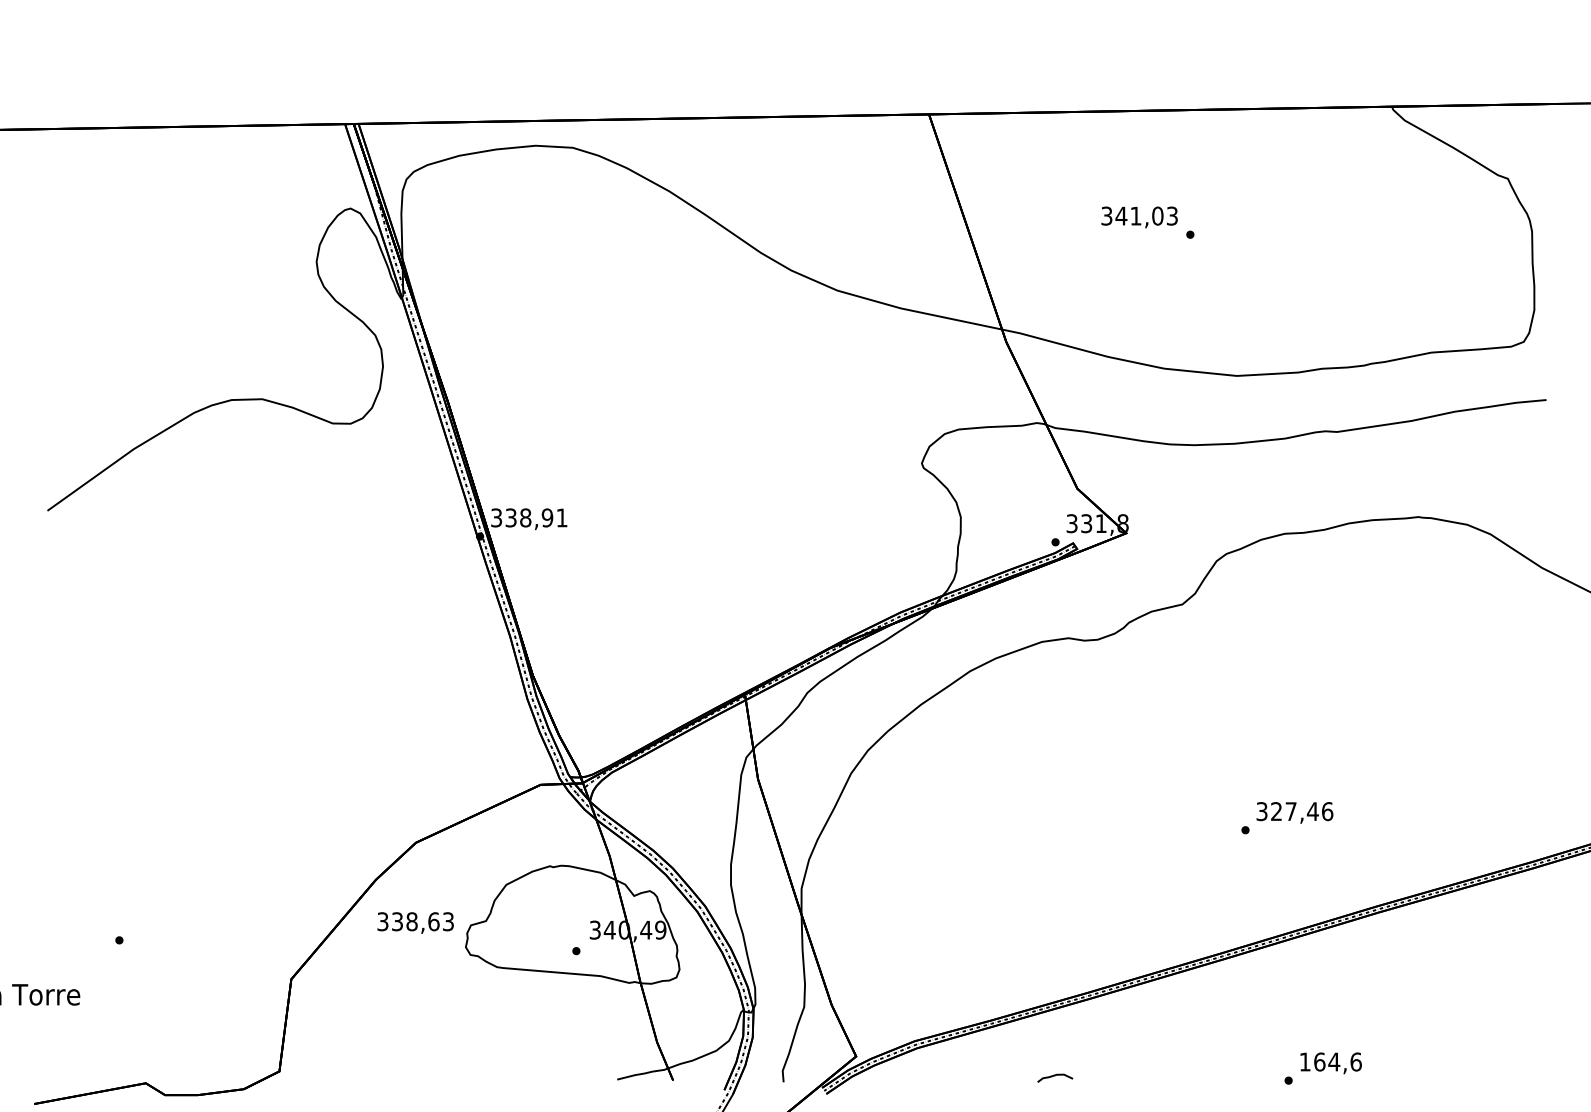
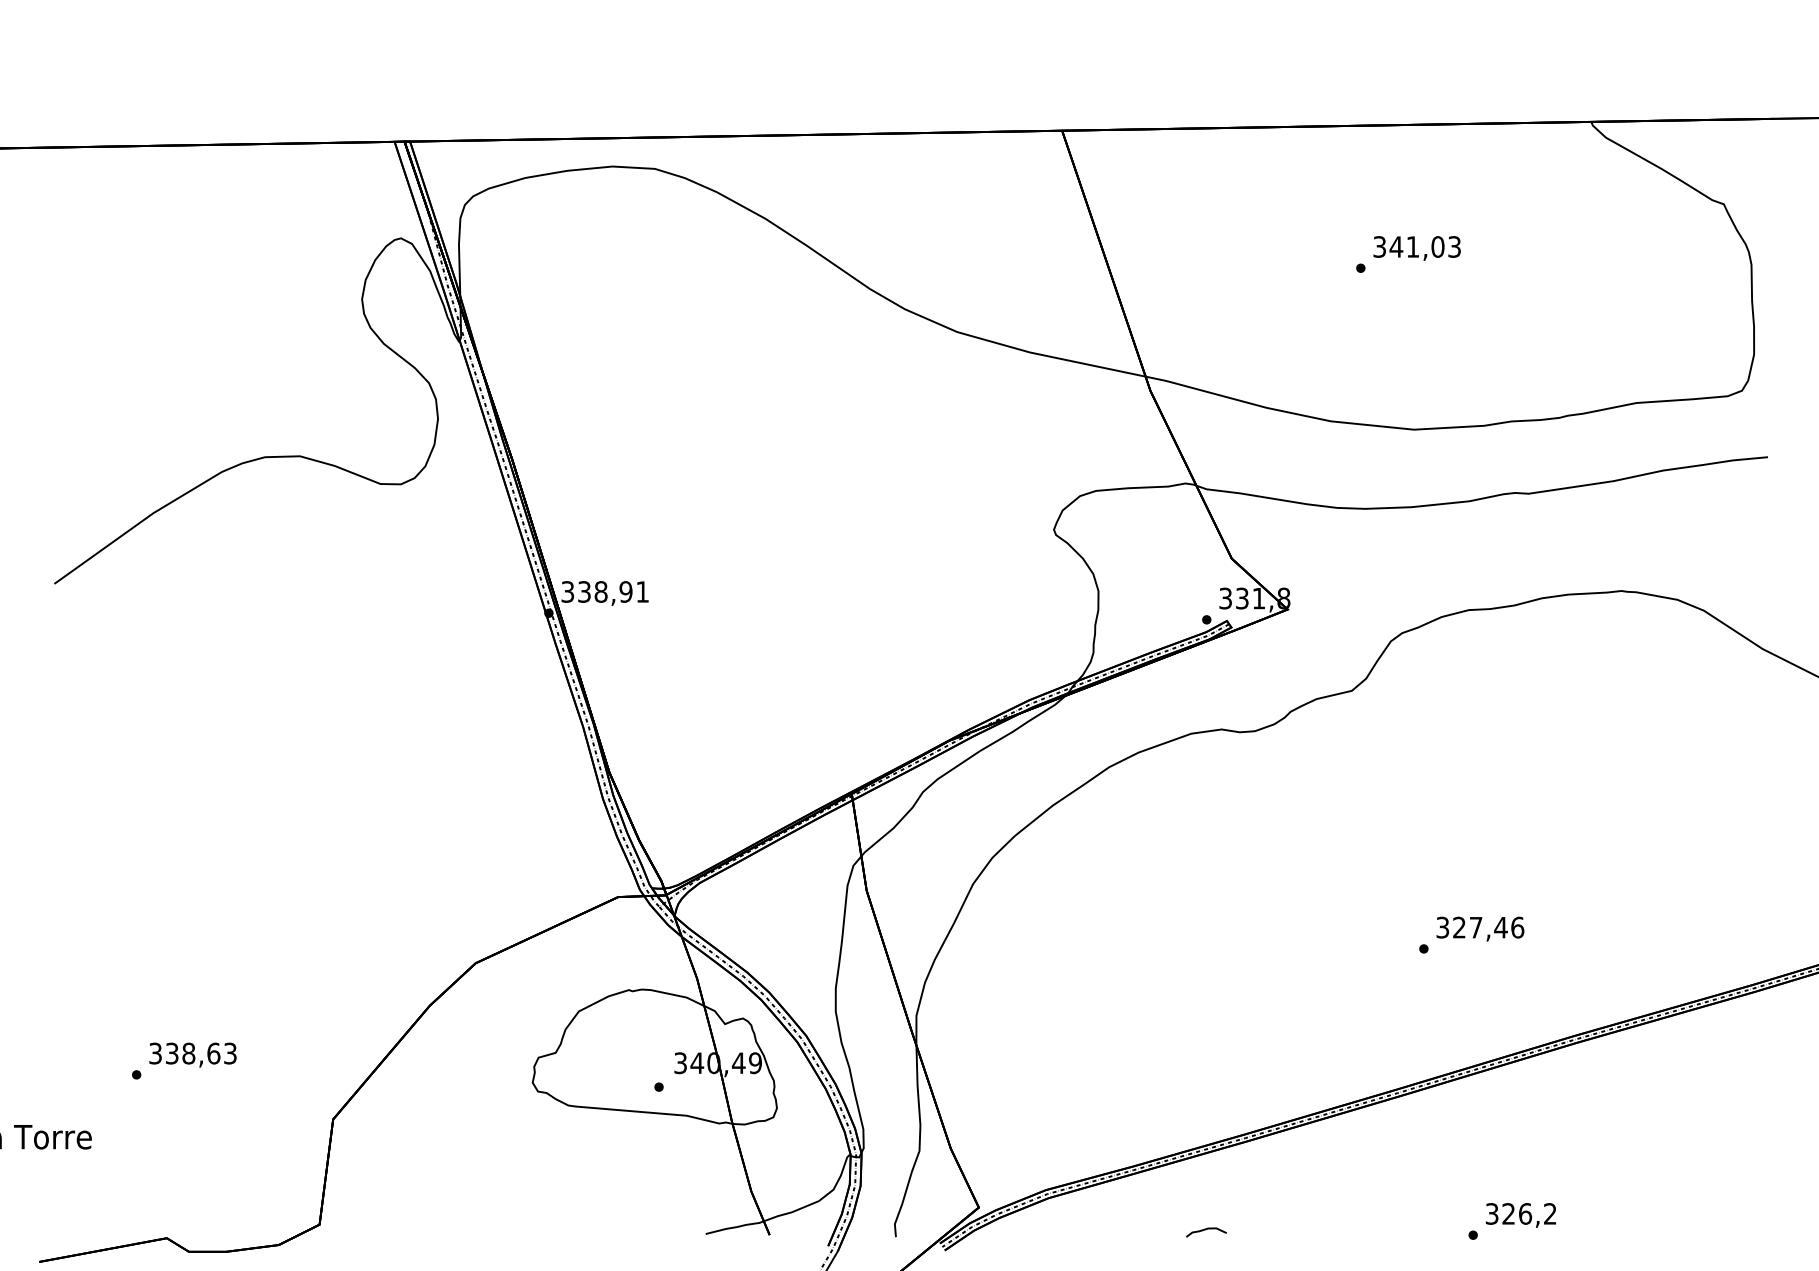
text: (1139, 217) -> (1417, 248), moved
text: (415, 922) -> (192, 1054), moved
text: (1330, 1061) -> (1521, 1213), 164,6 -> 326,2

